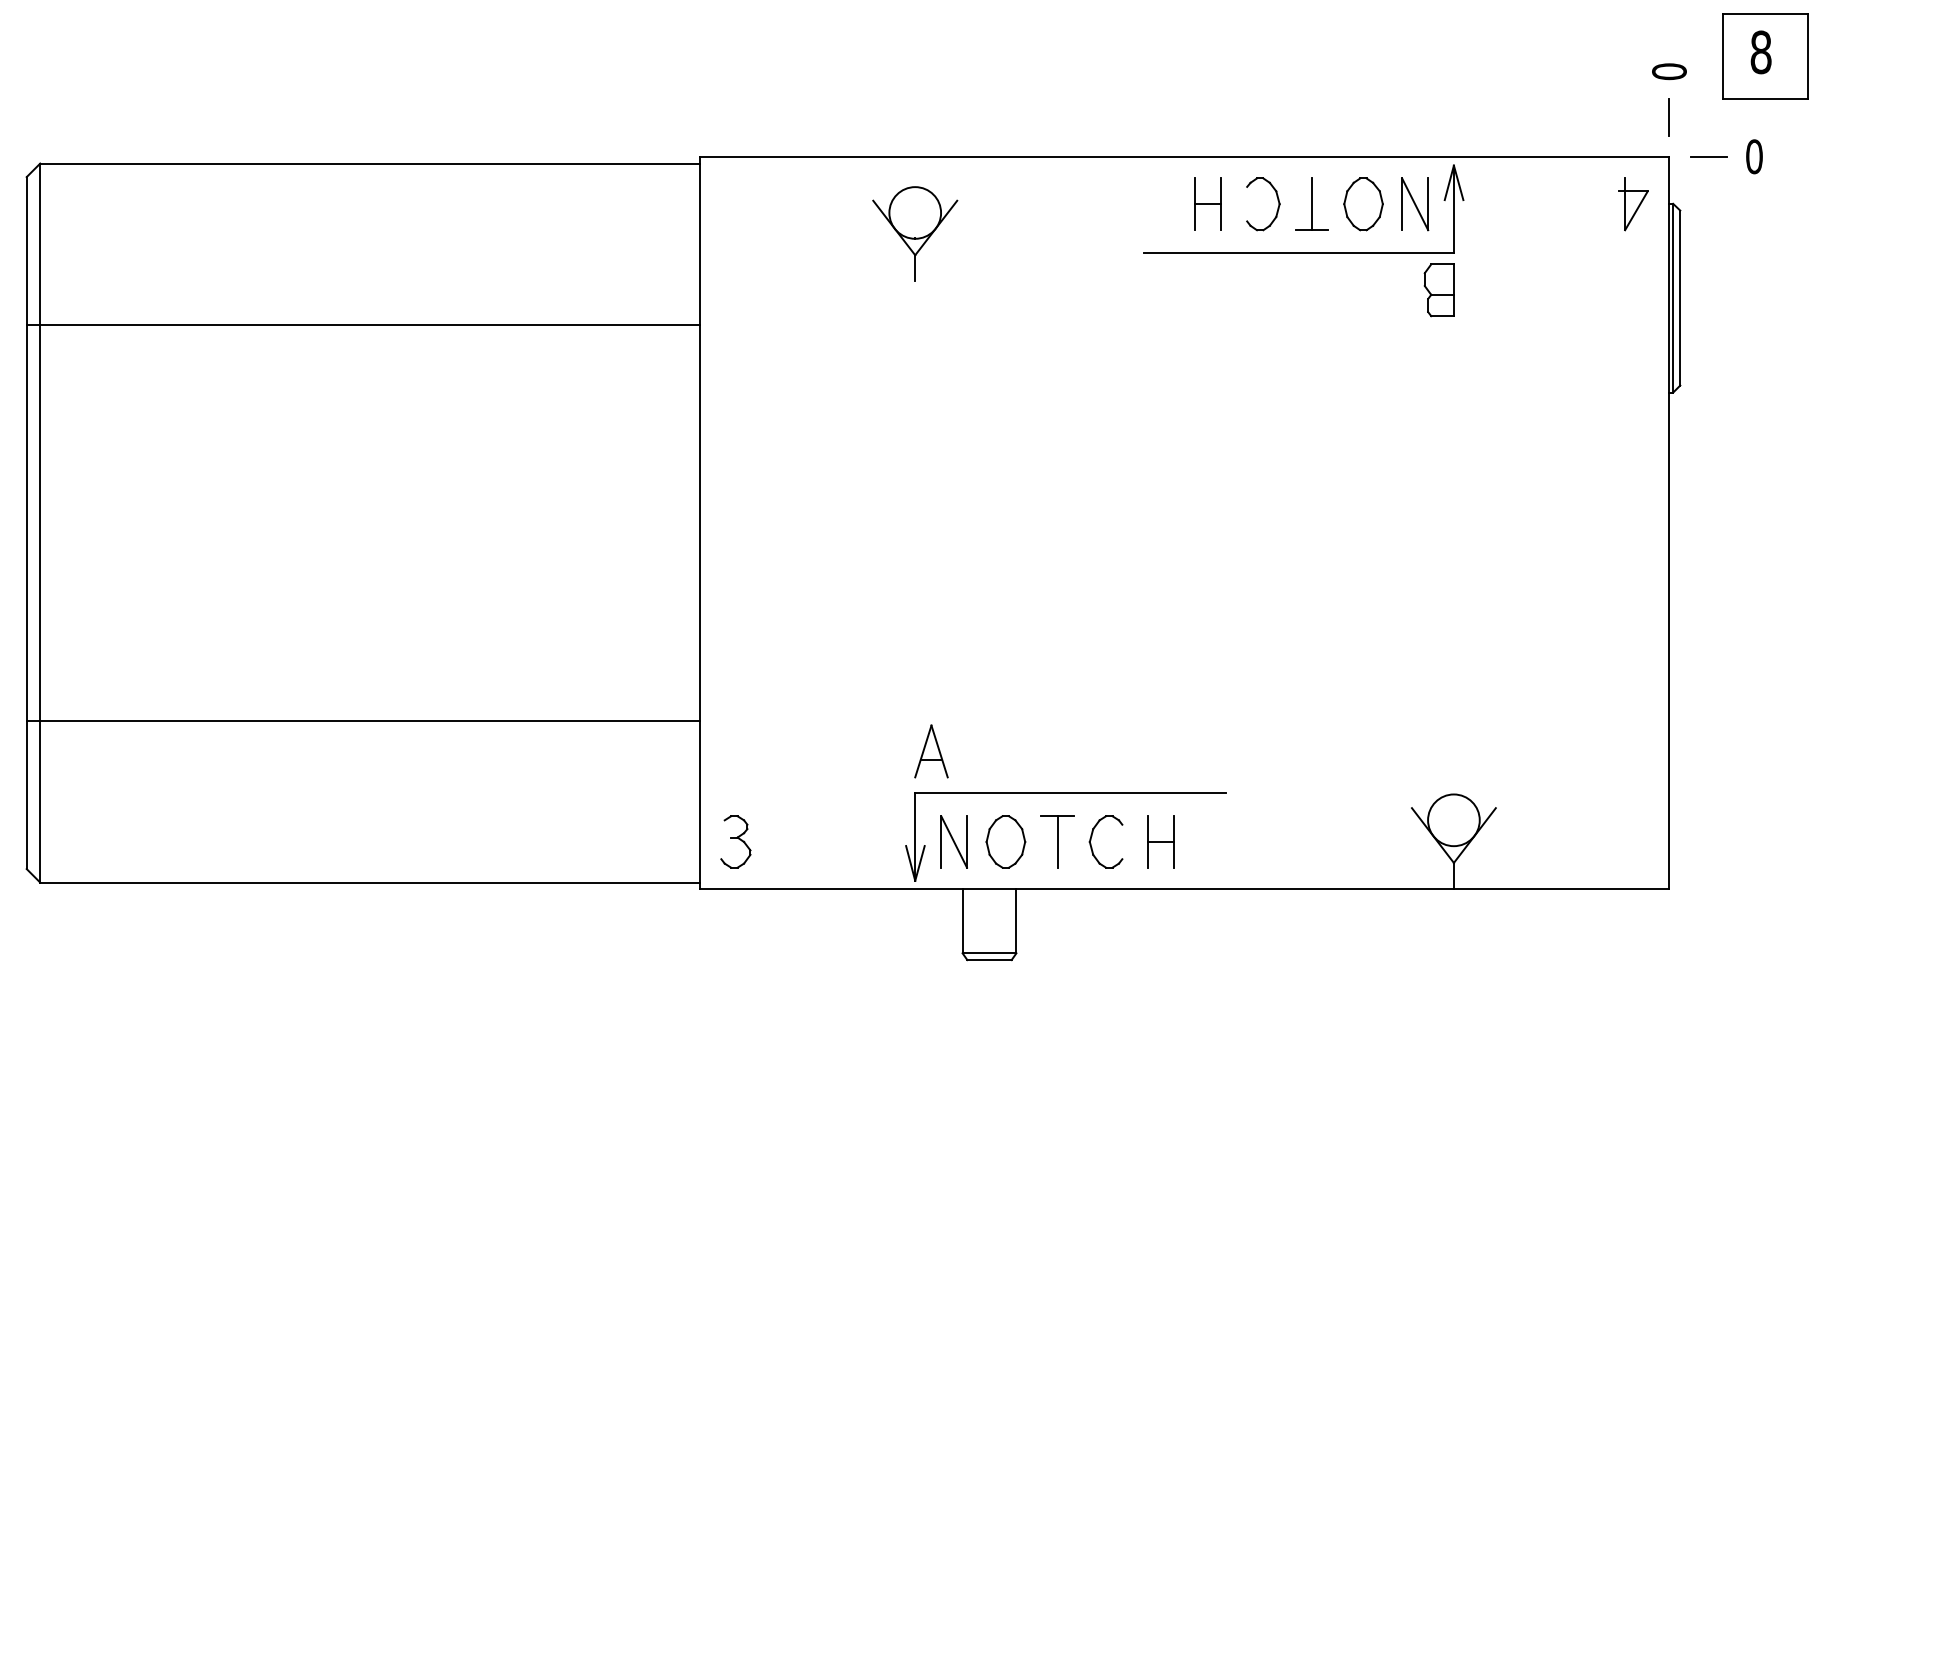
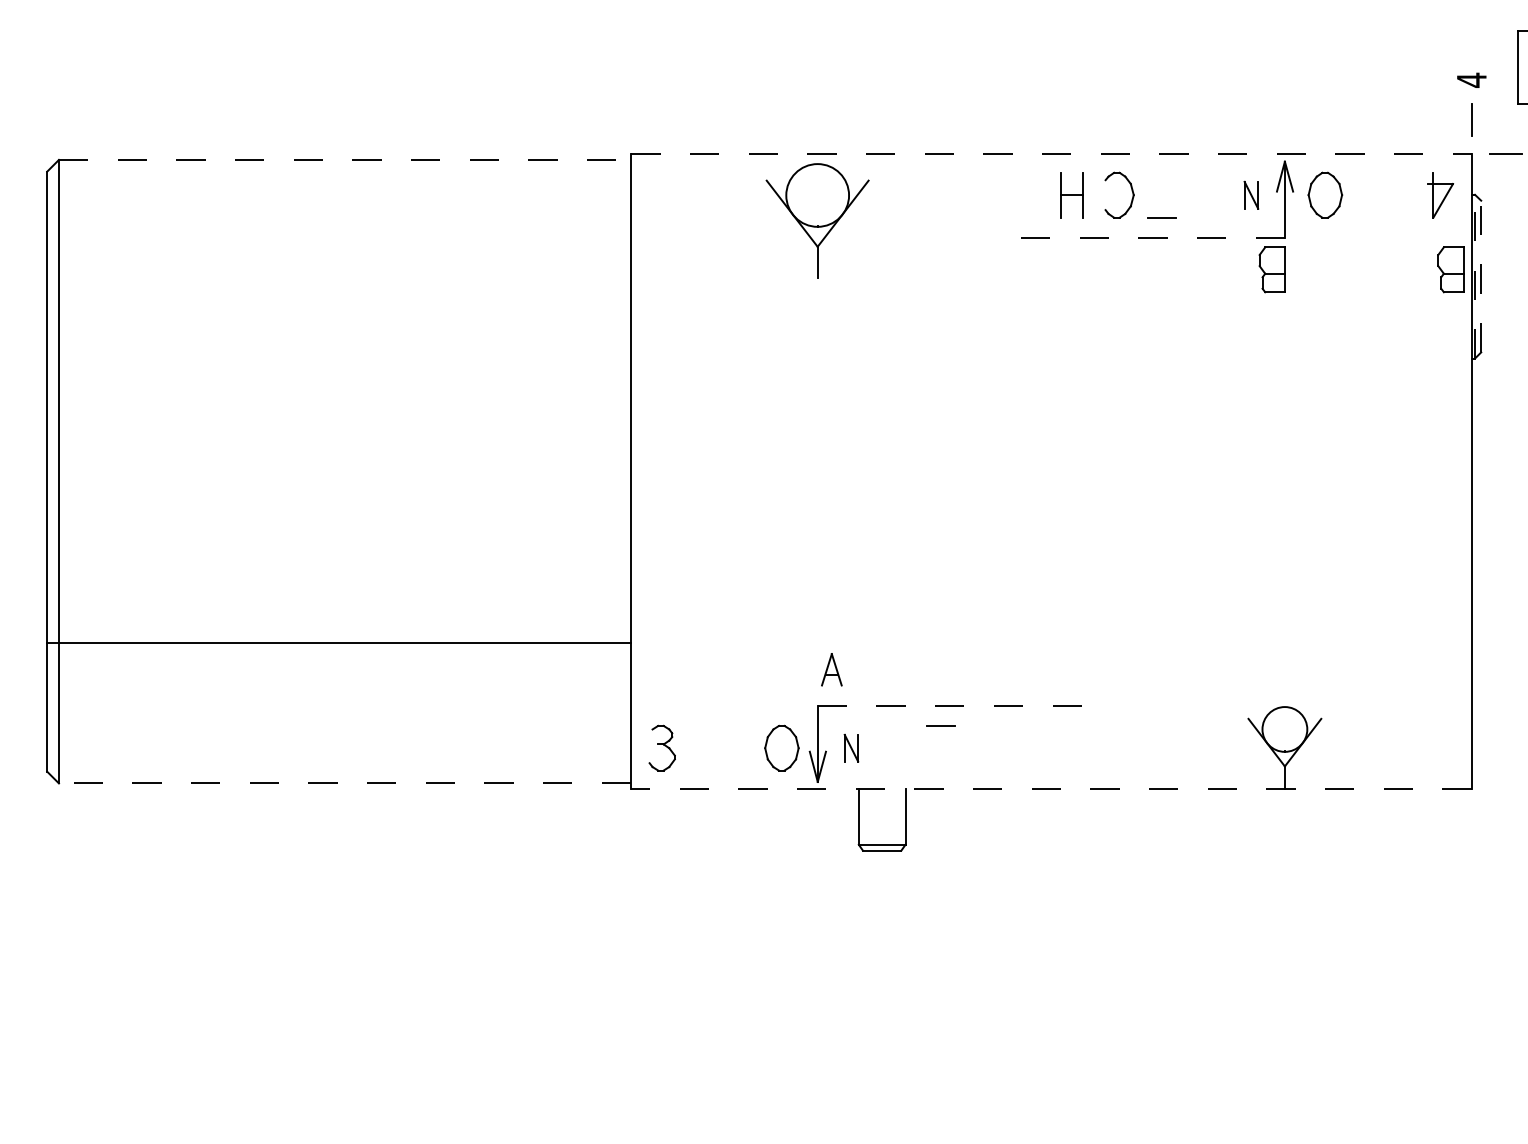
text: (1669, 71) -> (1471, 80), 0 -> 4
line: (1184, 156) -> (1051, 153), solid -> dashed
line: (370, 163) -> (345, 159), solid -> dashed
line: (1311, 204) -> (1161, 195), removed
part: (1363, 204) -> (1325, 195), moved
part: (1415, 204) -> (1251, 195), size x0.6
part: (915, 233) -> (817, 220), size x1.4
line: (1298, 253) -> (1150, 237), solid -> dashed
part: (1644, 290) -> (1450, 269), added
line: (1673, 297) -> (1475, 276), solid -> dashed
line: (1680, 297) -> (1481, 276), solid -> dashed
line: (363, 325) -> (339, 300), removed
part: (931, 751) -> (831, 669), size x0.7
line: (1070, 792) -> (952, 705), solid -> dashed
part: (1092, 836) -> (971, 743), removed
part: (953, 841) -> (850, 747), size x0.6
part: (1005, 841) -> (781, 747), moved
line: (1057, 841) -> (941, 747), removed
part: (1160, 841) -> (1030, 747), removed
line: (370, 882) -> (345, 783), solid -> dashed
line: (1184, 889) -> (1051, 789), solid -> dashed

